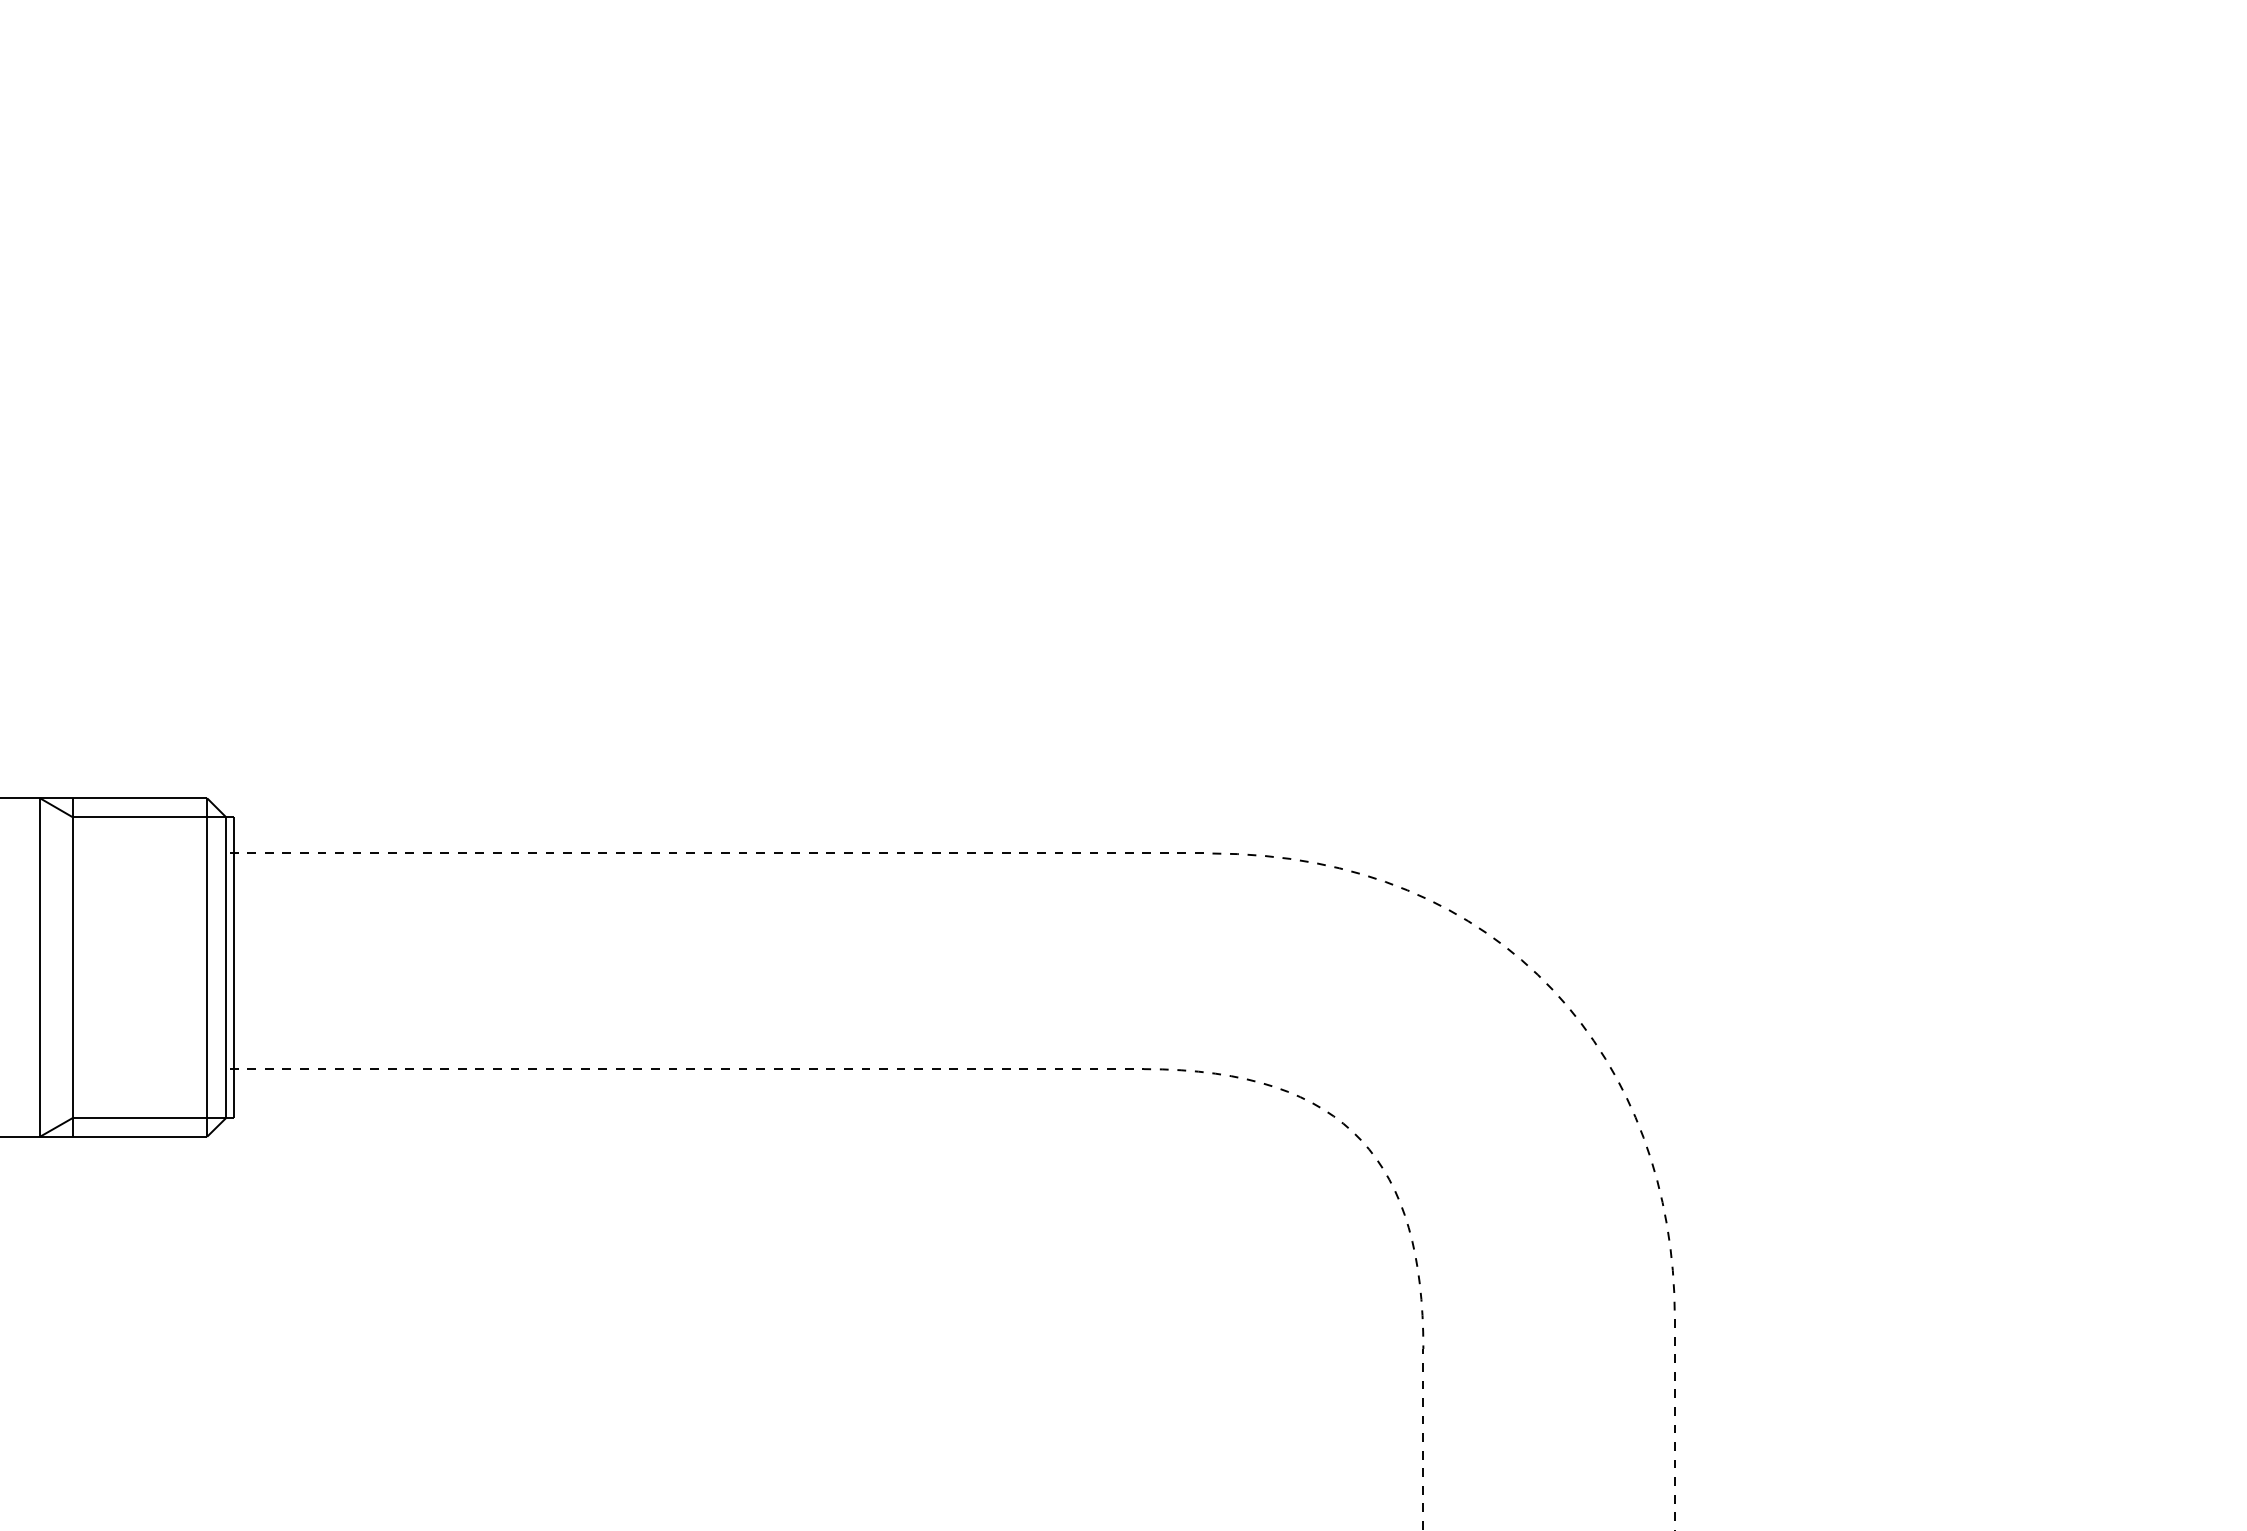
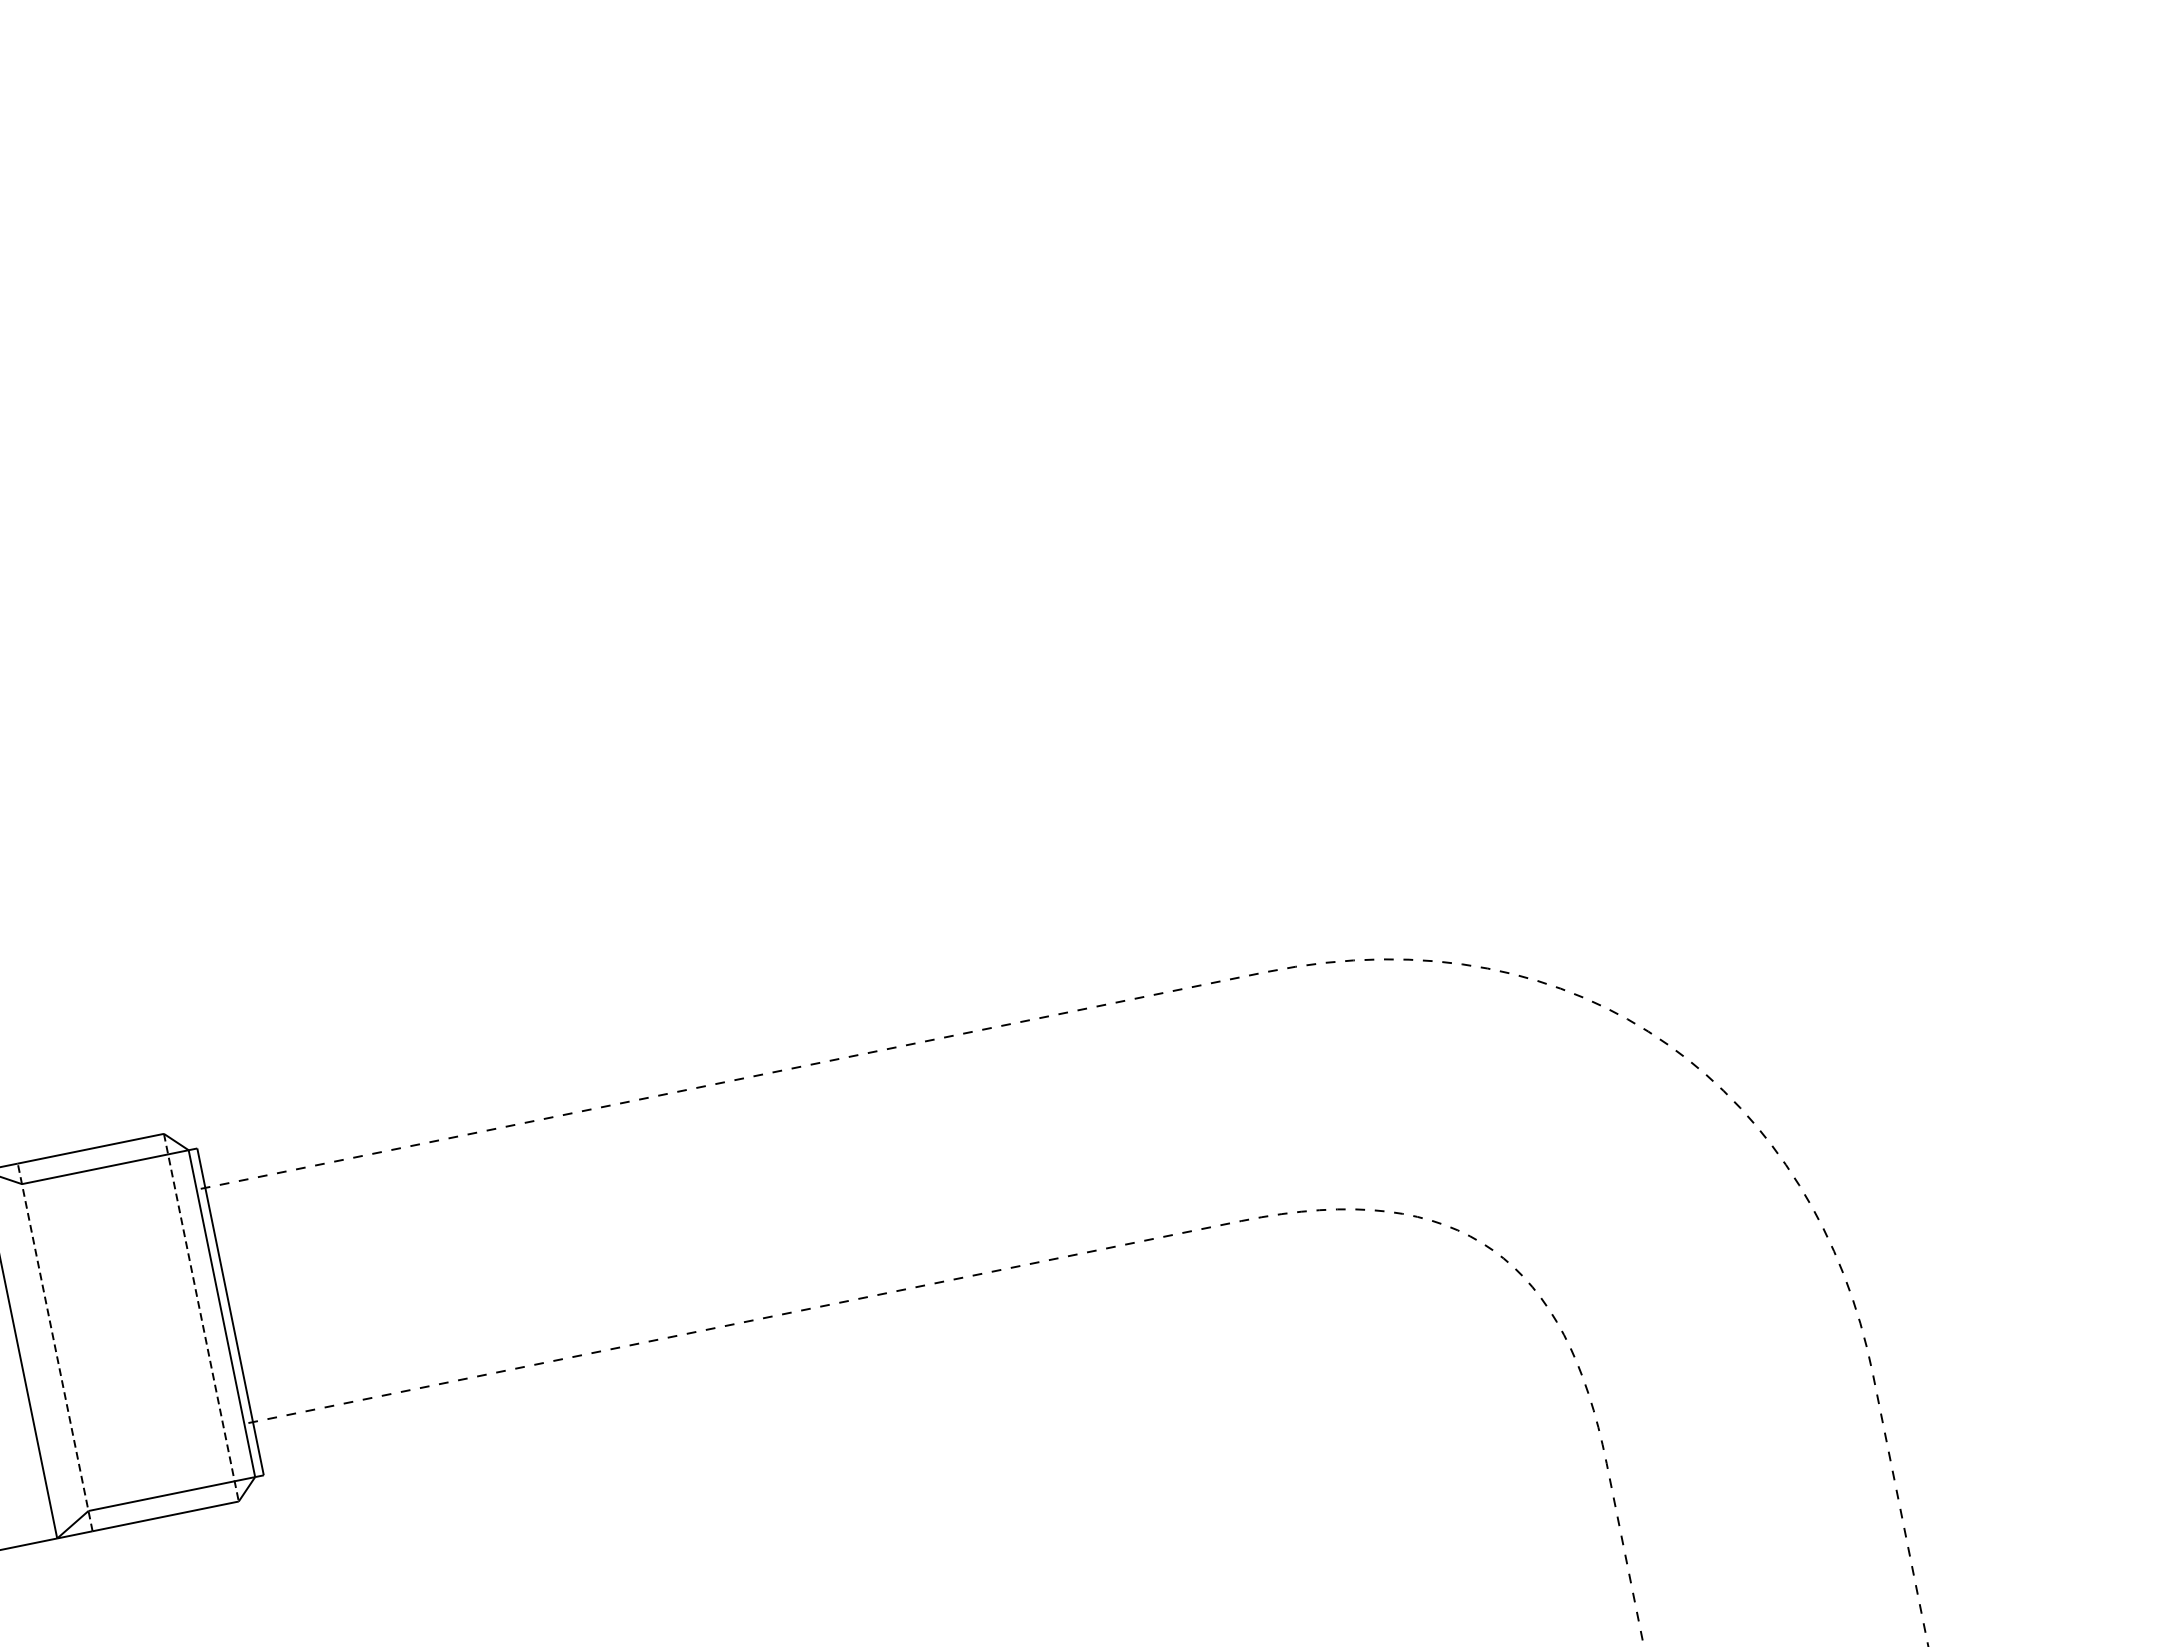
line: (72, 967) -> (55, 1347), solid -> dashed
line: (207, 968) -> (201, 1318), solid -> dashed

